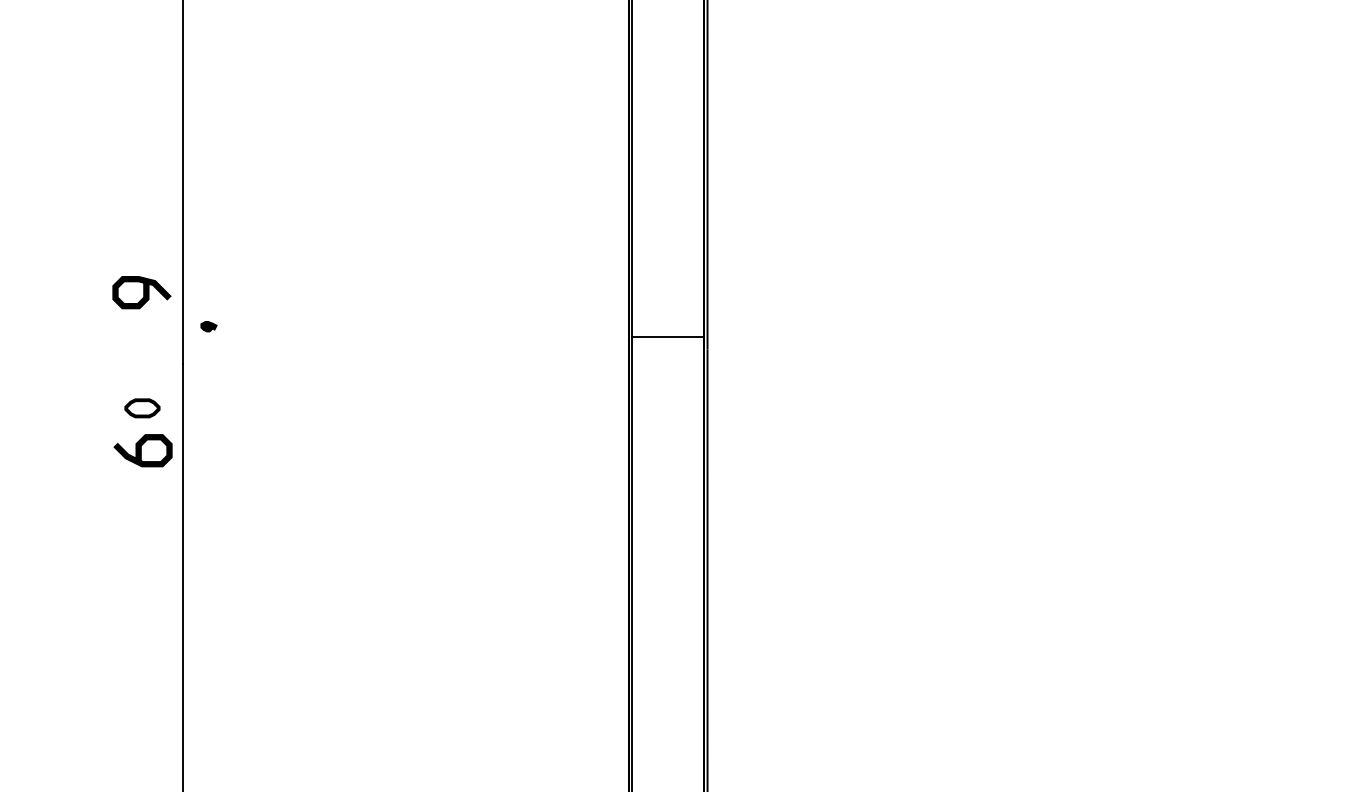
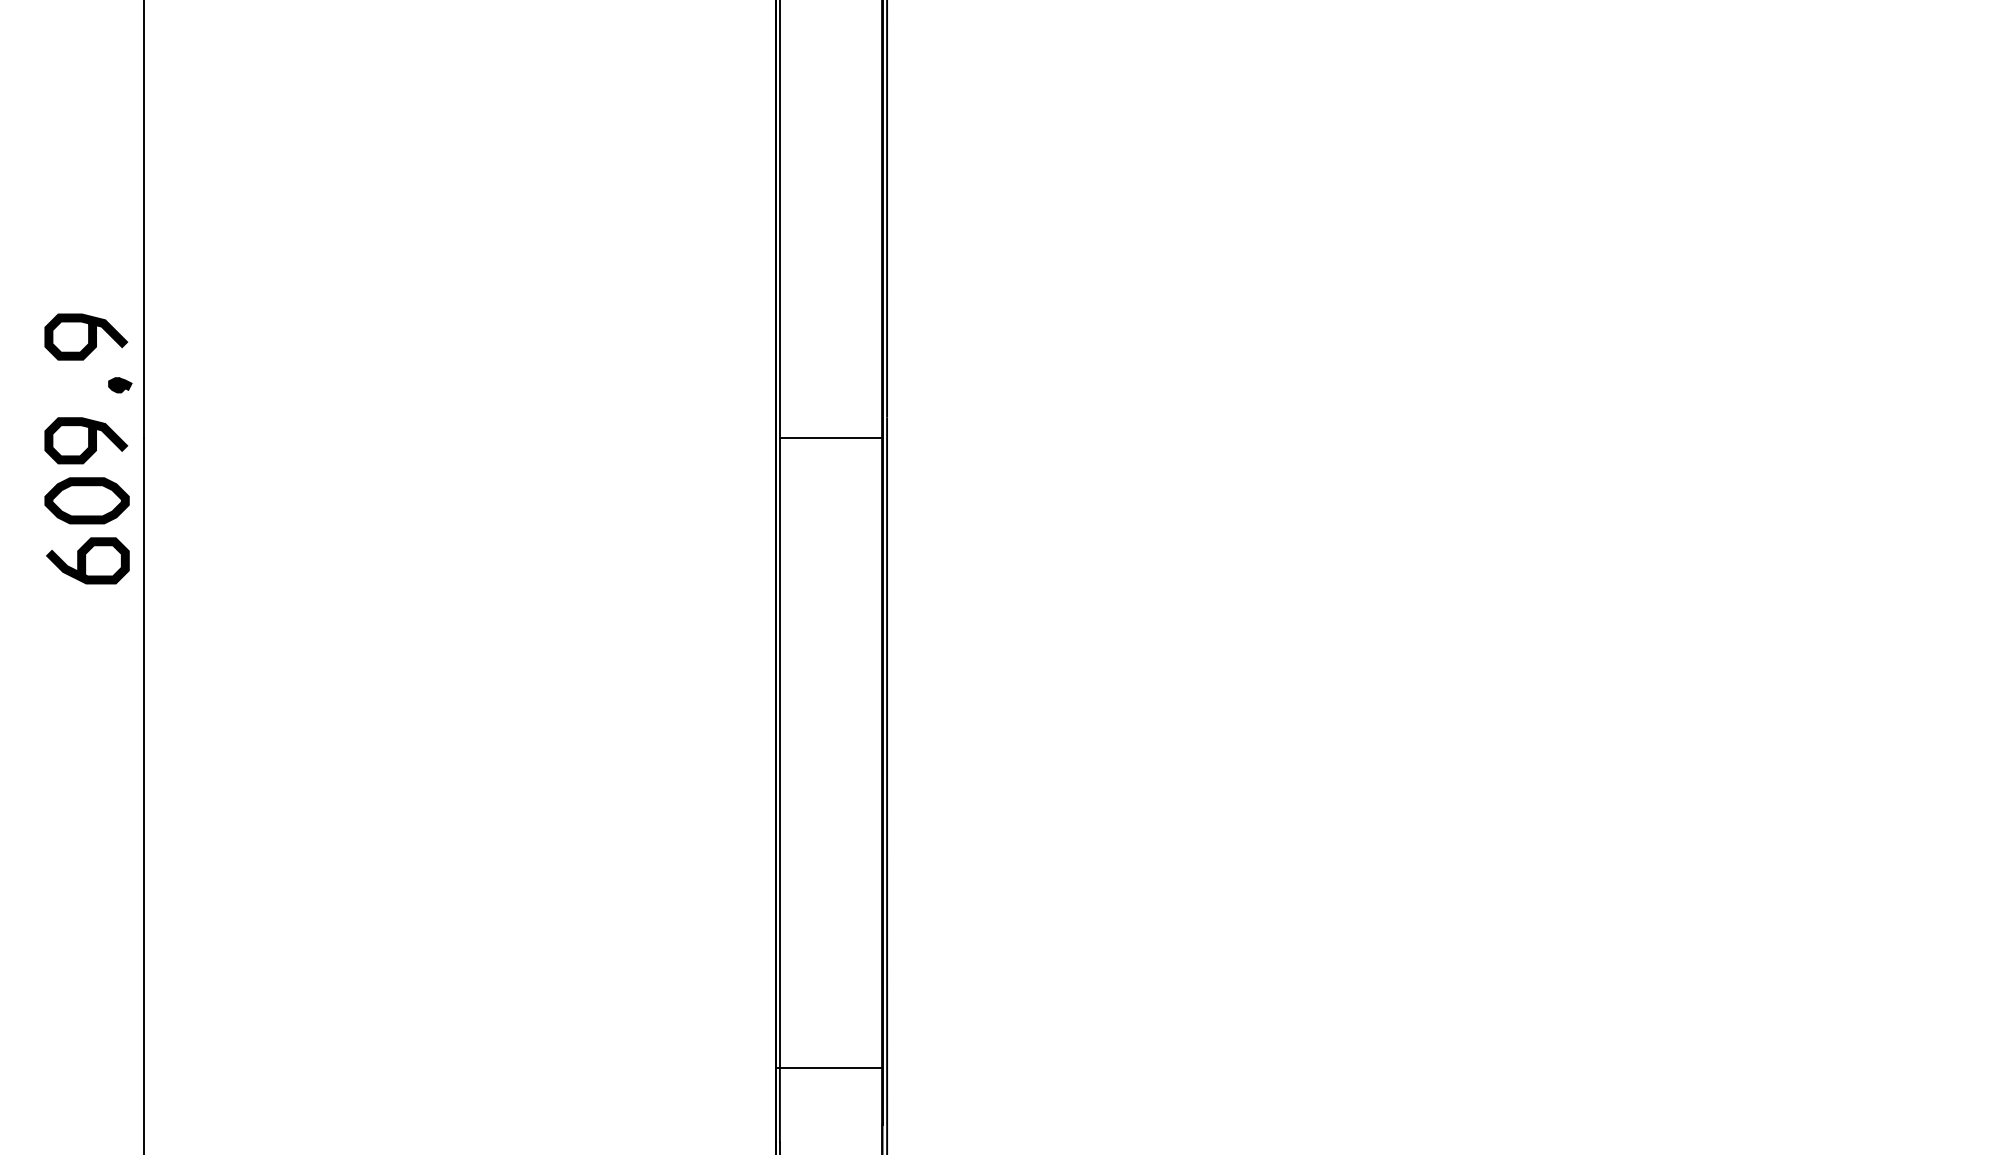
part: (209, 326) -> (120, 385), moved
line: (667, 337) -> (830, 438), moved
curve: (143, 365) -> (88, 440), added
part: (142, 408) -> (86, 500), size x1.67

